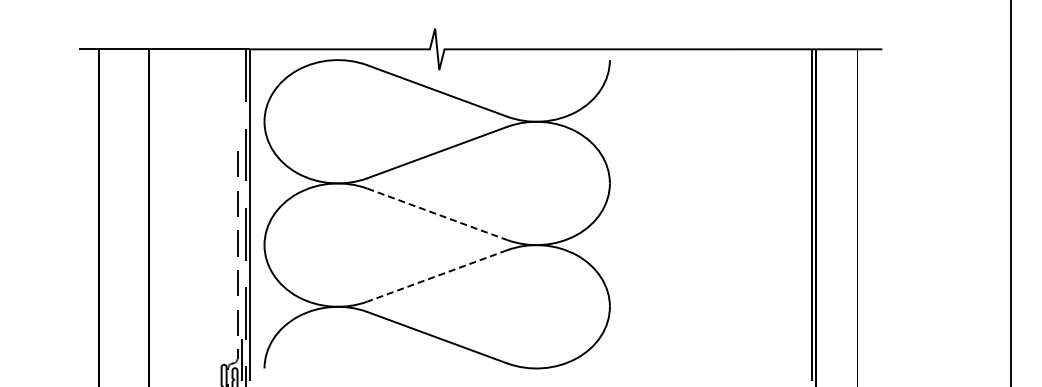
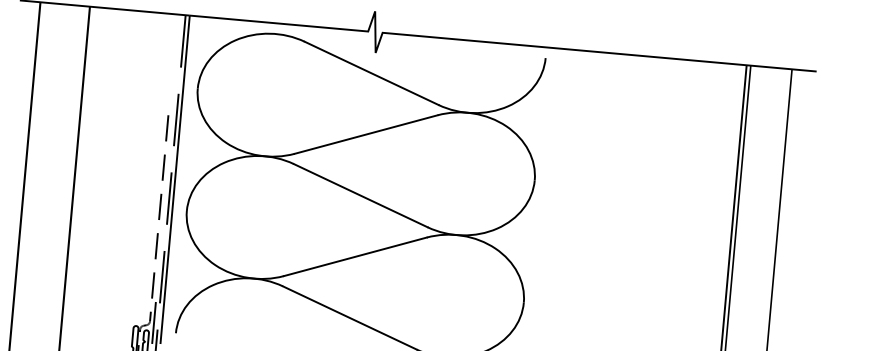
line: (437, 214) -> (361, 195), dashed -> solid
line: (436, 276) -> (354, 257), dashed -> solid

